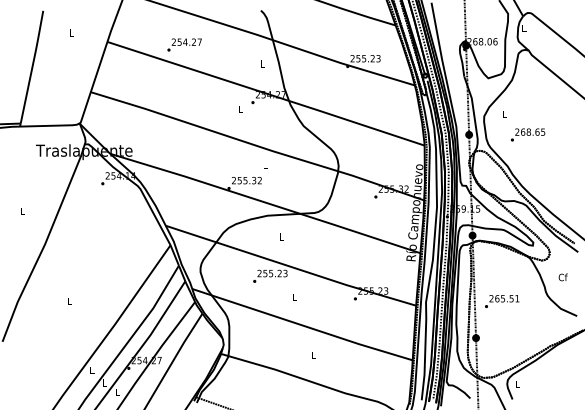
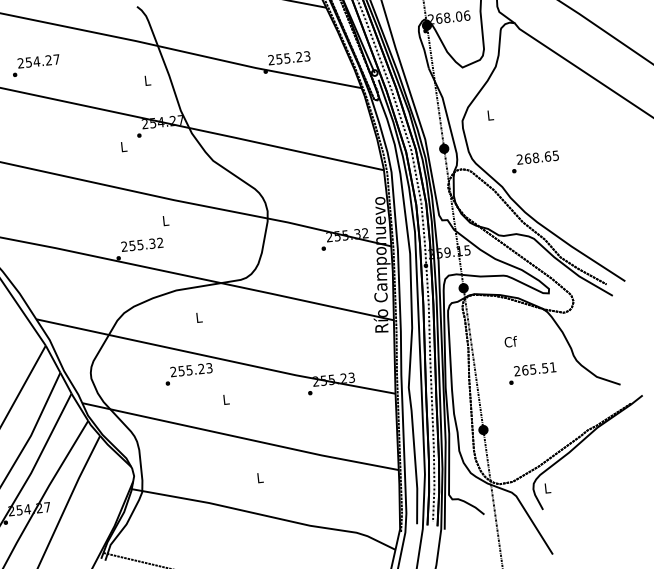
text: (528, 134) -> (535, 161), moved
text: (562, 277) -> (509, 342), moved
text: (502, 301) -> (532, 373), moved

